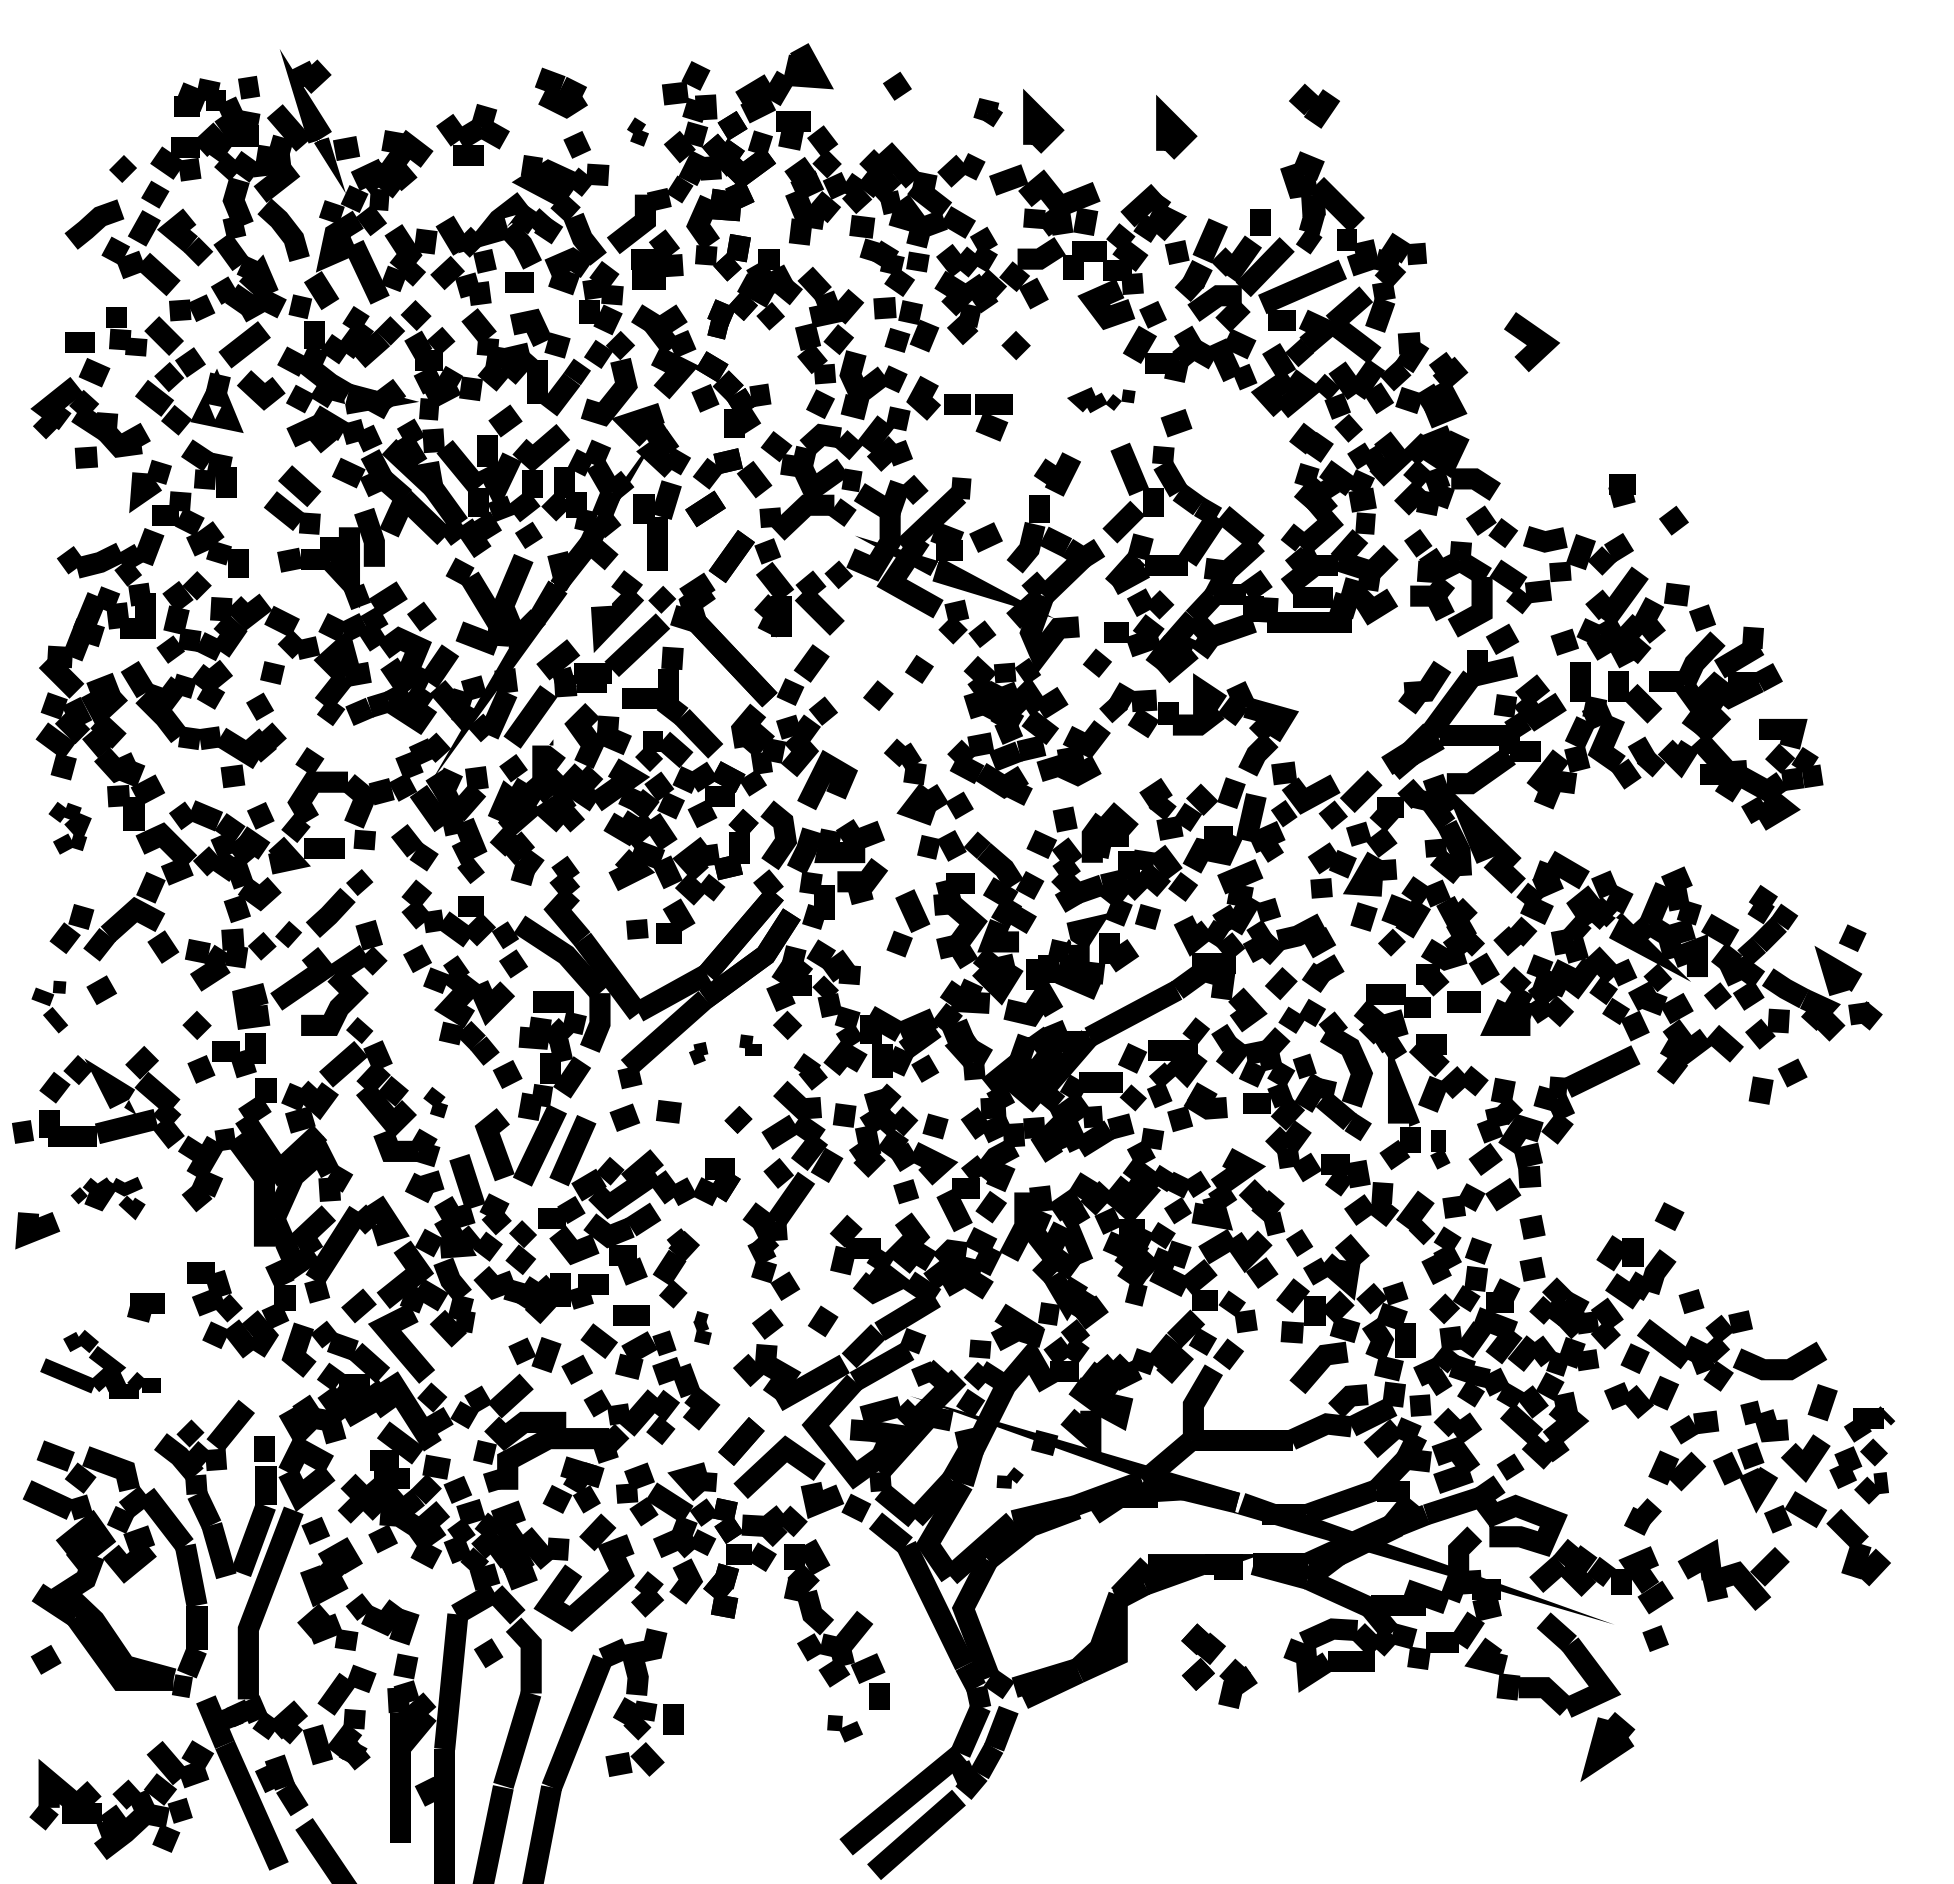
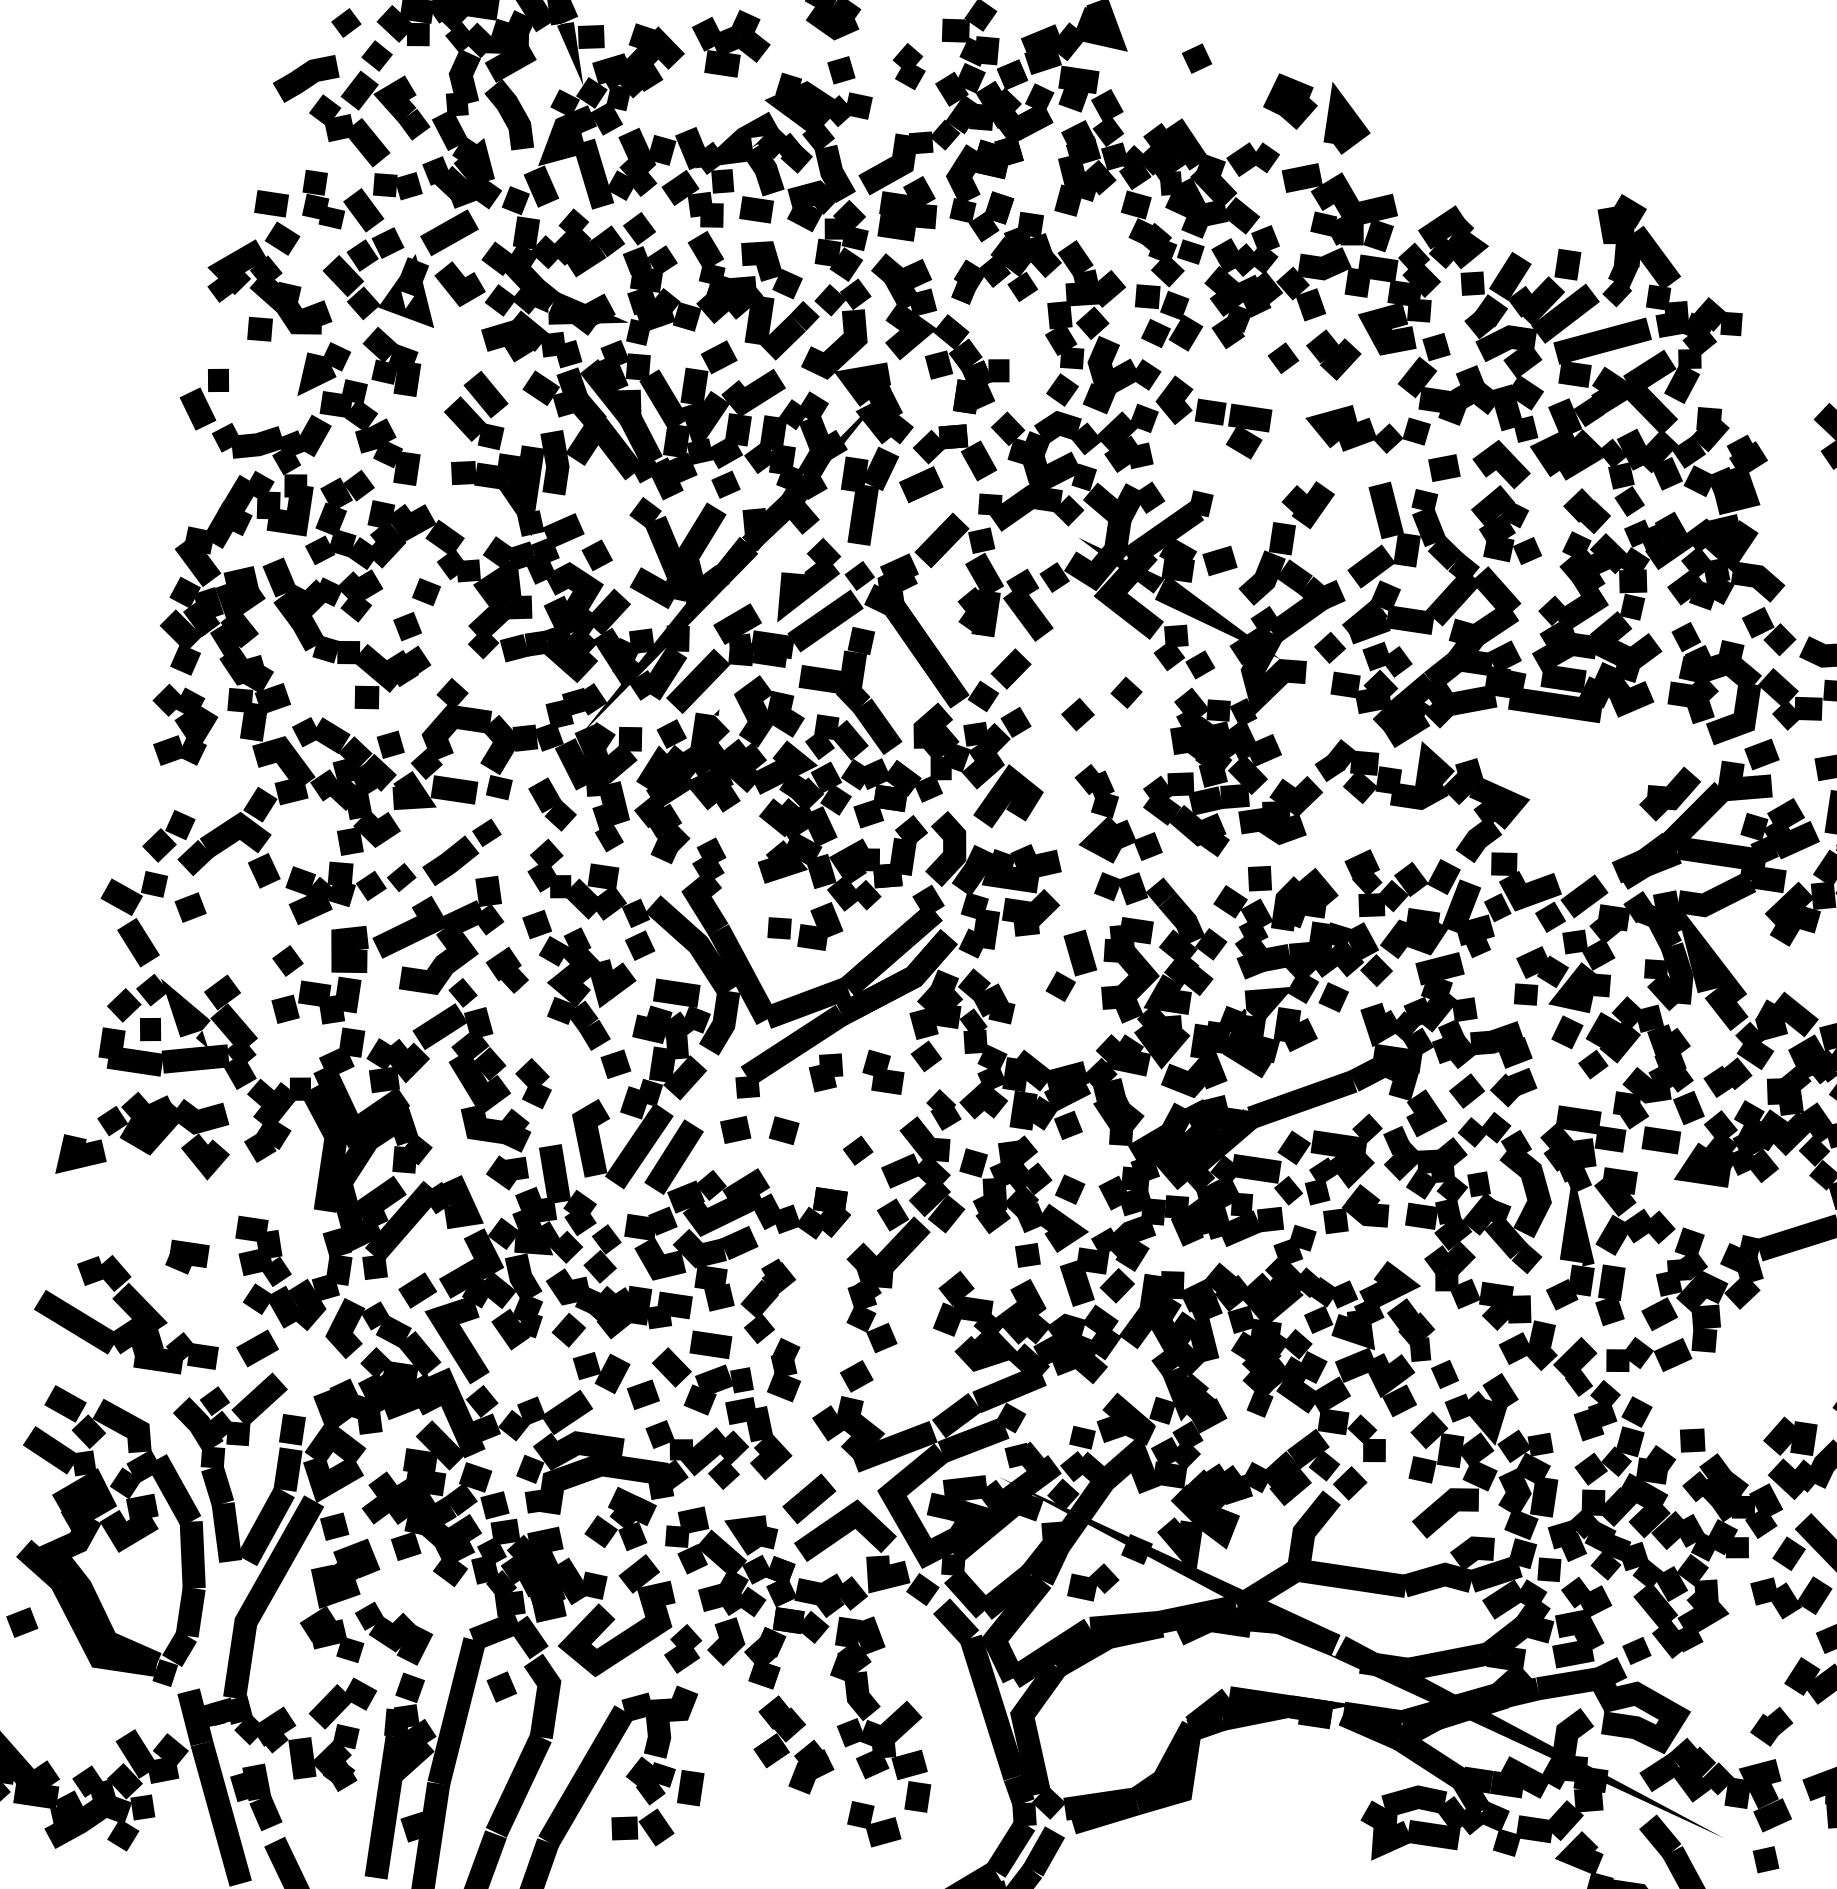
part: (1314, 105) -> (1333, 354), moved
part: (987, 112) -> (1290, 101), size x1.67
line: (1176, 127) -> (1492, 148), removed
part: (637, 131) -> (908, 65), size x1.43
part: (1101, 399) -> (1367, 430), size x1.67
part: (1238, 445) -> (1507, 502), added
part: (44, 527) -> (203, 397), added
line: (1097, 662) -> (1330, 647), moved
part: (69, 827) -> (182, 726), size x1.43
part: (396, 1003) -> (507, 969), added
part: (49, 1006) -> (131, 916), size x1.67
part: (750, 1045) -> (883, 1072), size x1.67
part: (698, 1053) -> (825, 1072), size x1.67
part: (435, 1102) -> (533, 1082), size x1.43
line: (22, 1131) -> (150, 1028), moved
part: (1440, 1149) -> (1612, 1296), size x1.43
part: (107, 1198) -> (163, 1133), size x1.67
line: (1532, 1227) -> (1699, 1395), removed
line: (823, 1321) -> (569, 1330), moved
part: (702, 1327) -> (785, 1369), size x1.67
part: (100, 1364) -> (128, 1312), size x1.43
line: (221, 1379) -> (257, 1347), added
part: (1009, 1477) -> (1093, 1581), size x1.67
part: (1214, 1660) -> (791, 1738), moved
part: (844, 1728) -> (874, 1825), size x1.43

